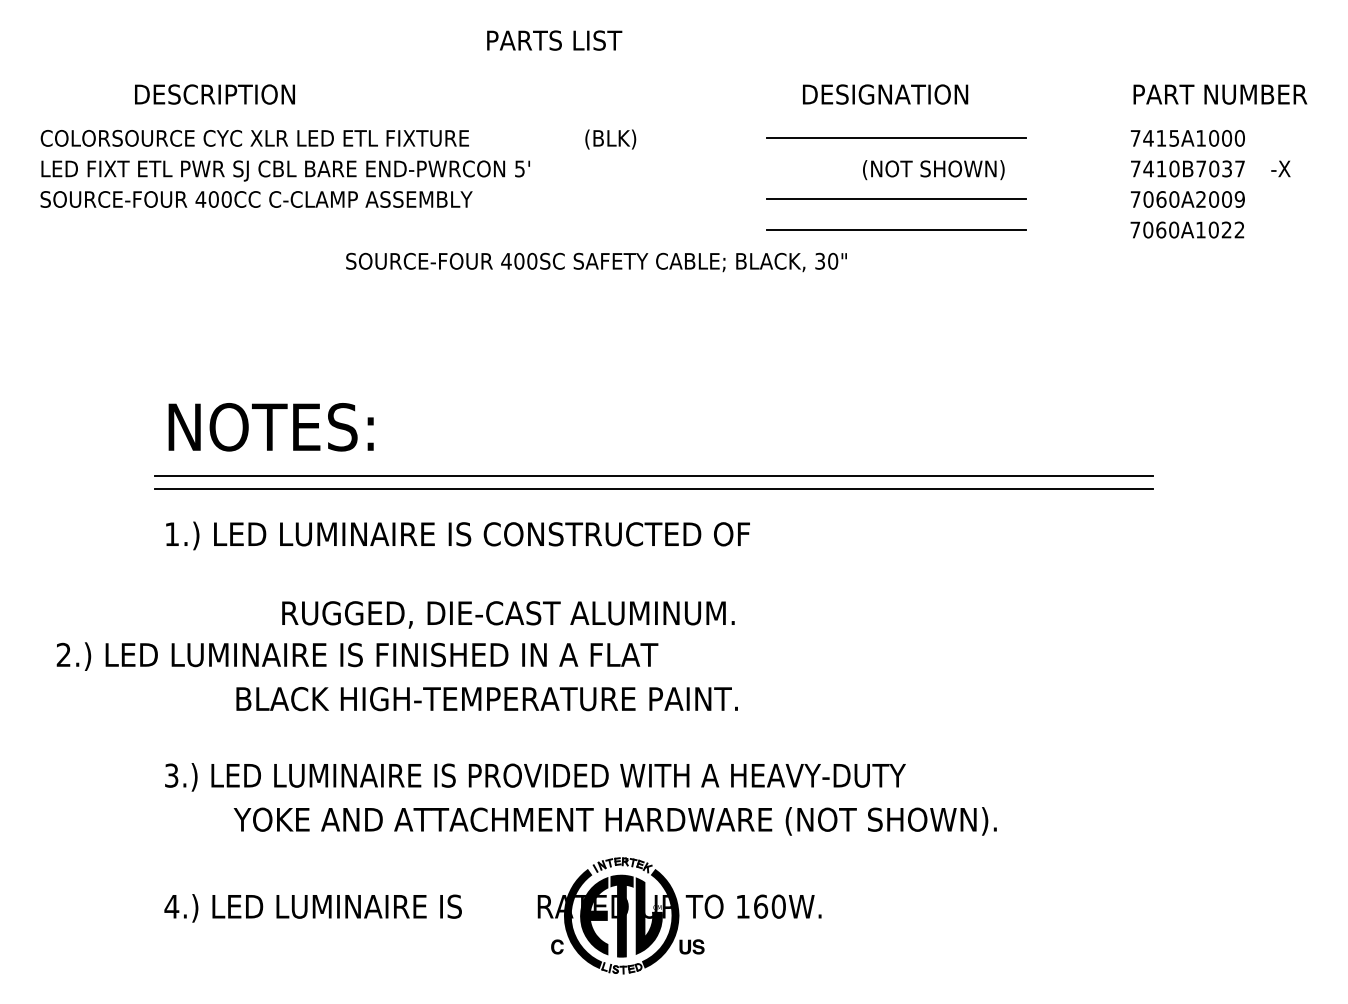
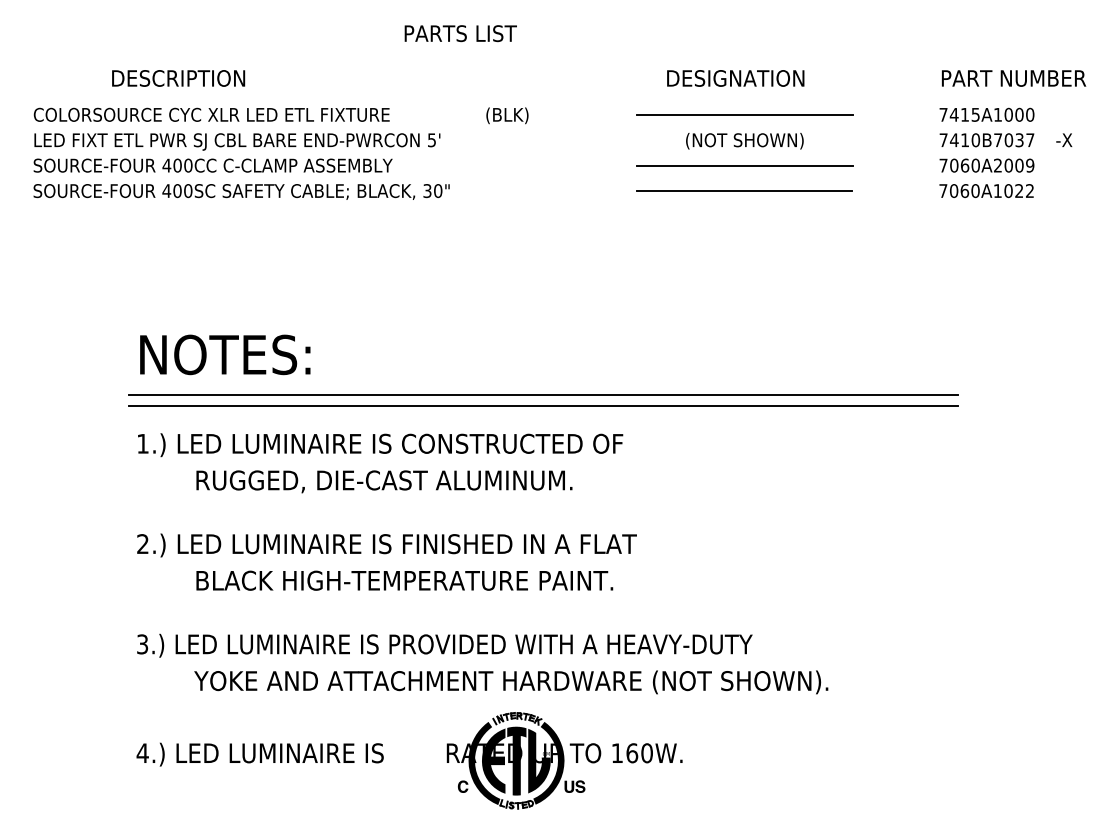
text: (933, 170) -> (744, 141), moved
text: (596, 261) -> (241, 191), moved
text: (508, 614) -> (384, 481), moved
text: (356, 656) -> (386, 545), moved

